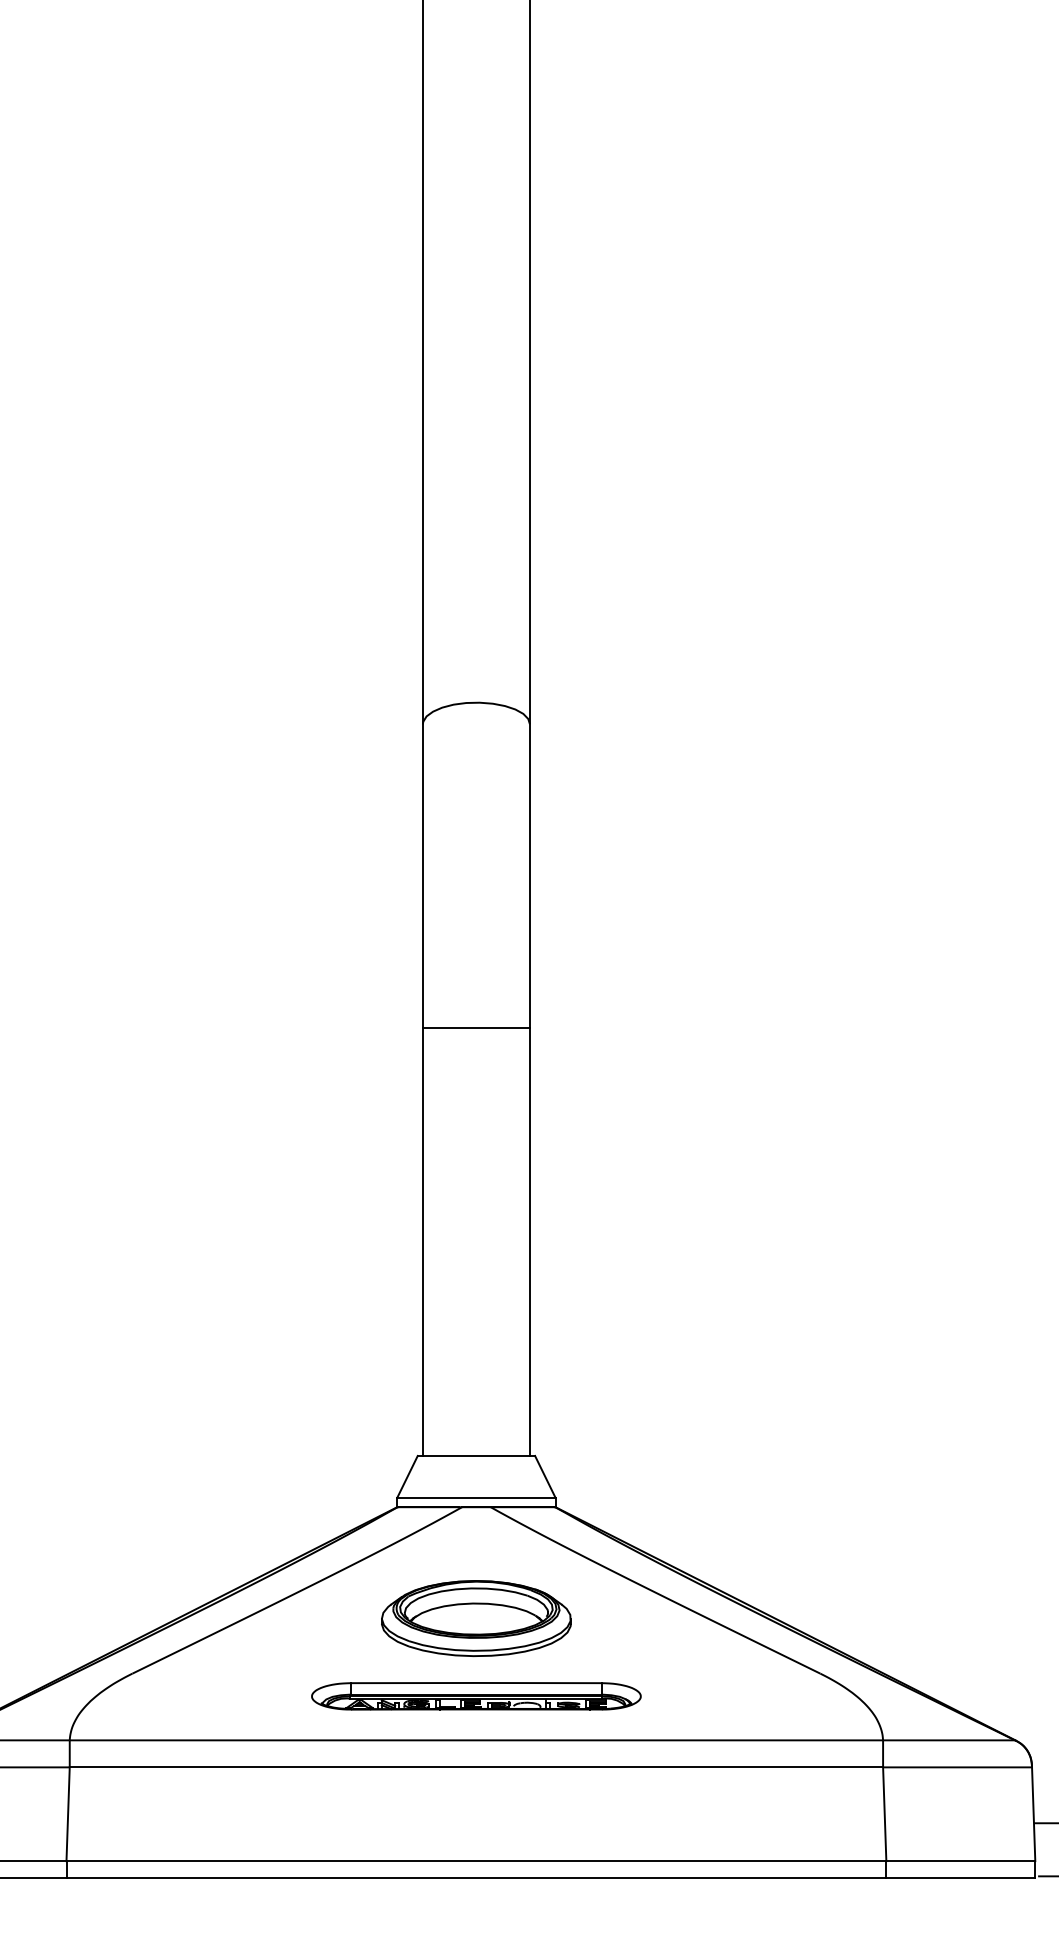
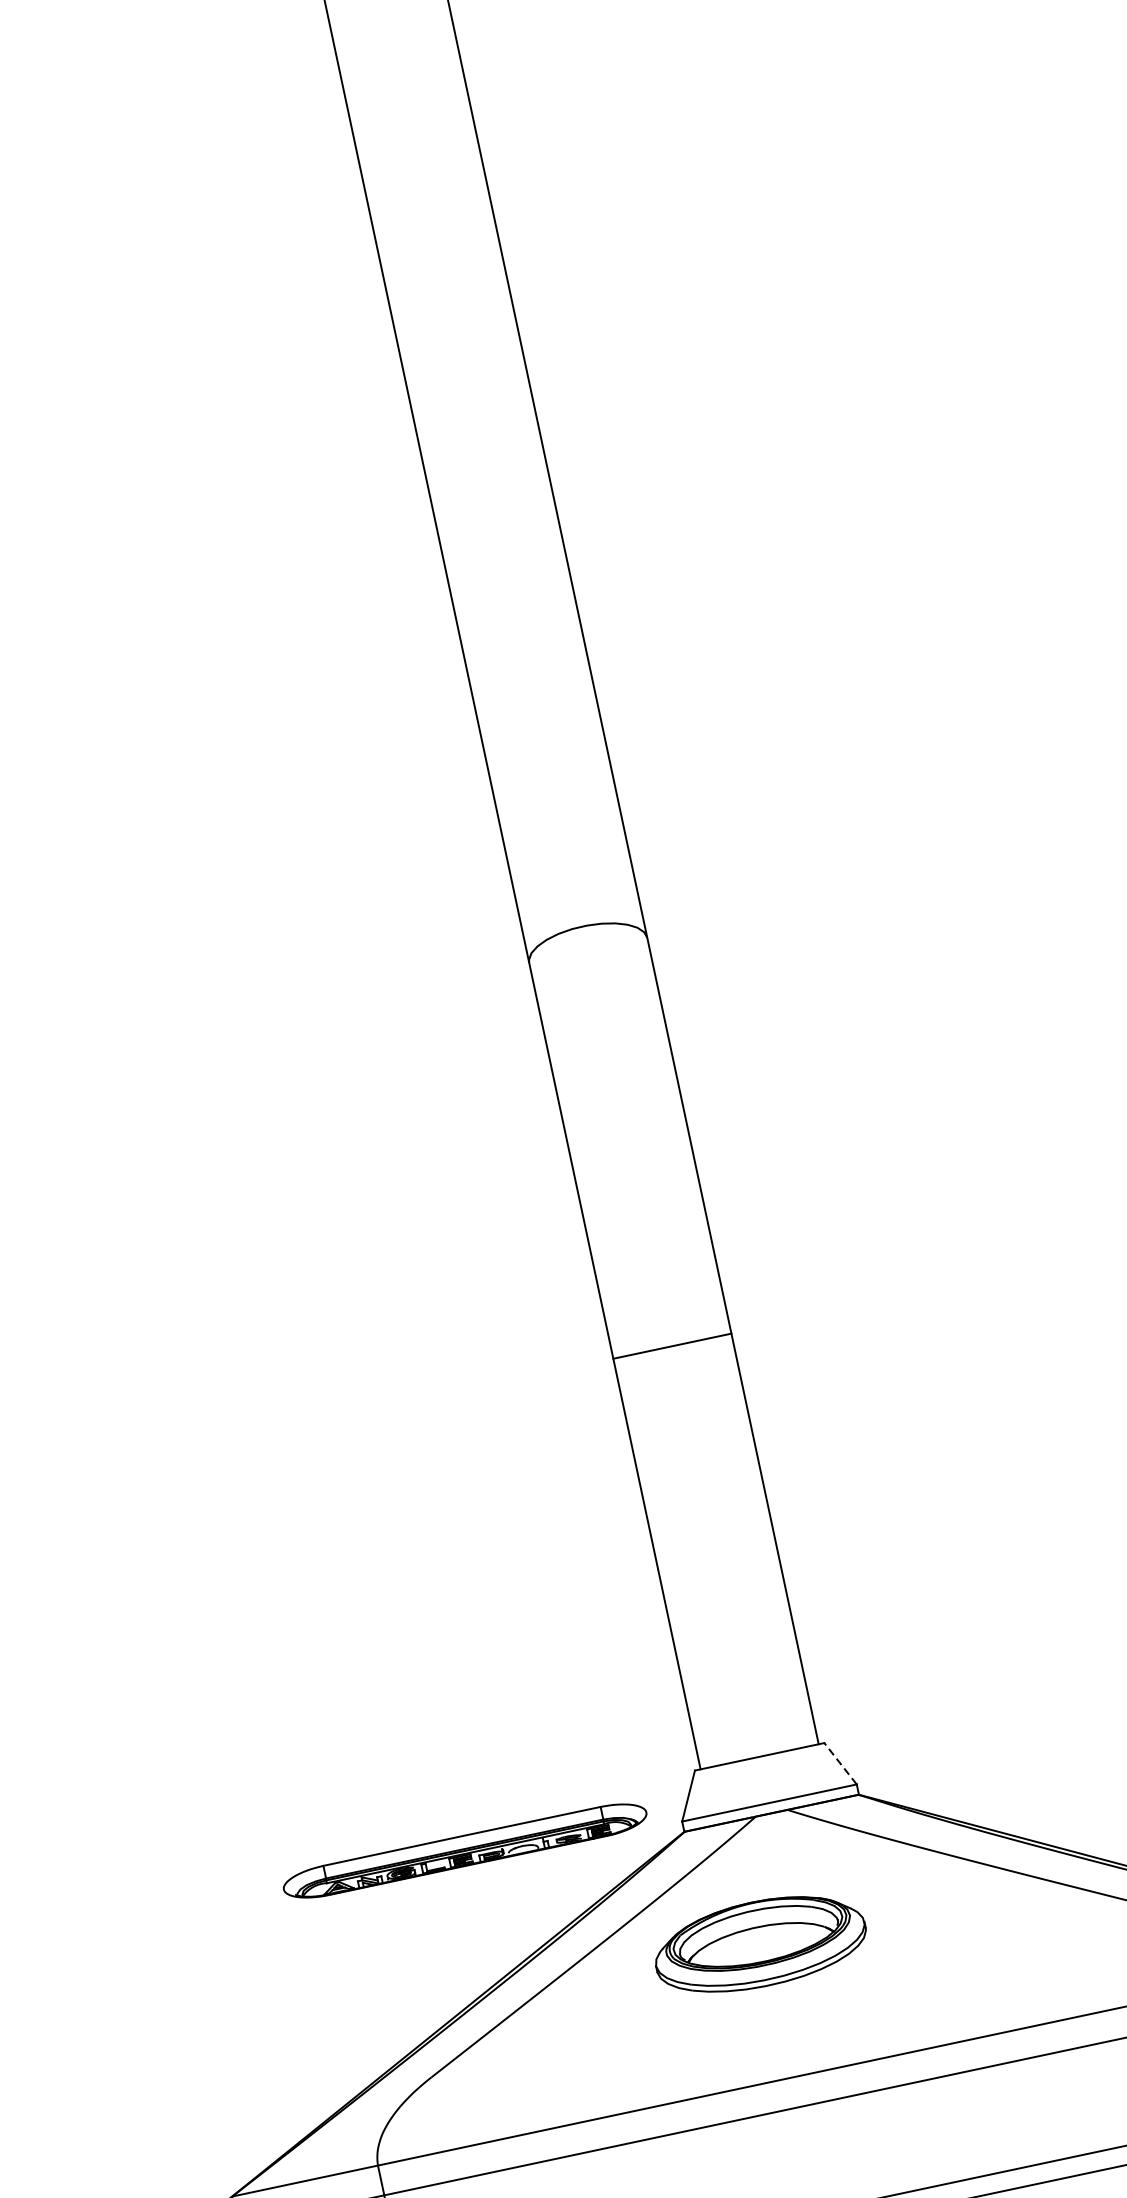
line: (475, 1027) -> (671, 1346), moved
line: (545, 1476) -> (840, 1763), solid -> dashed
part: (476, 1618) -> (760, 1943), moved
part: (476, 1696) -> (465, 1851), moved

